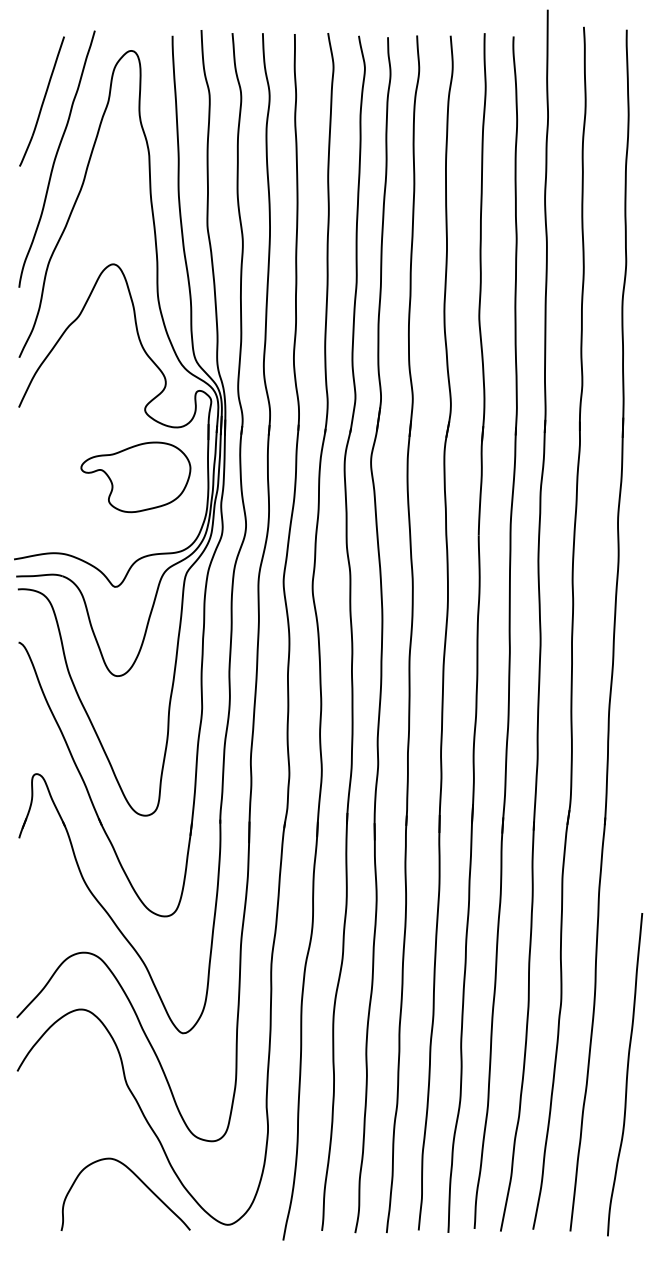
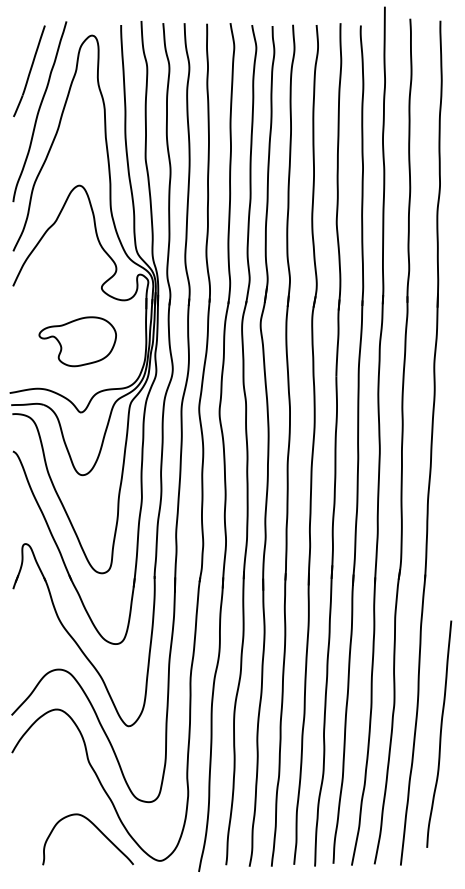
part: (135, 477) -> (77, 341), moved
curve: (626, 1074) -> (440, 734), moved

